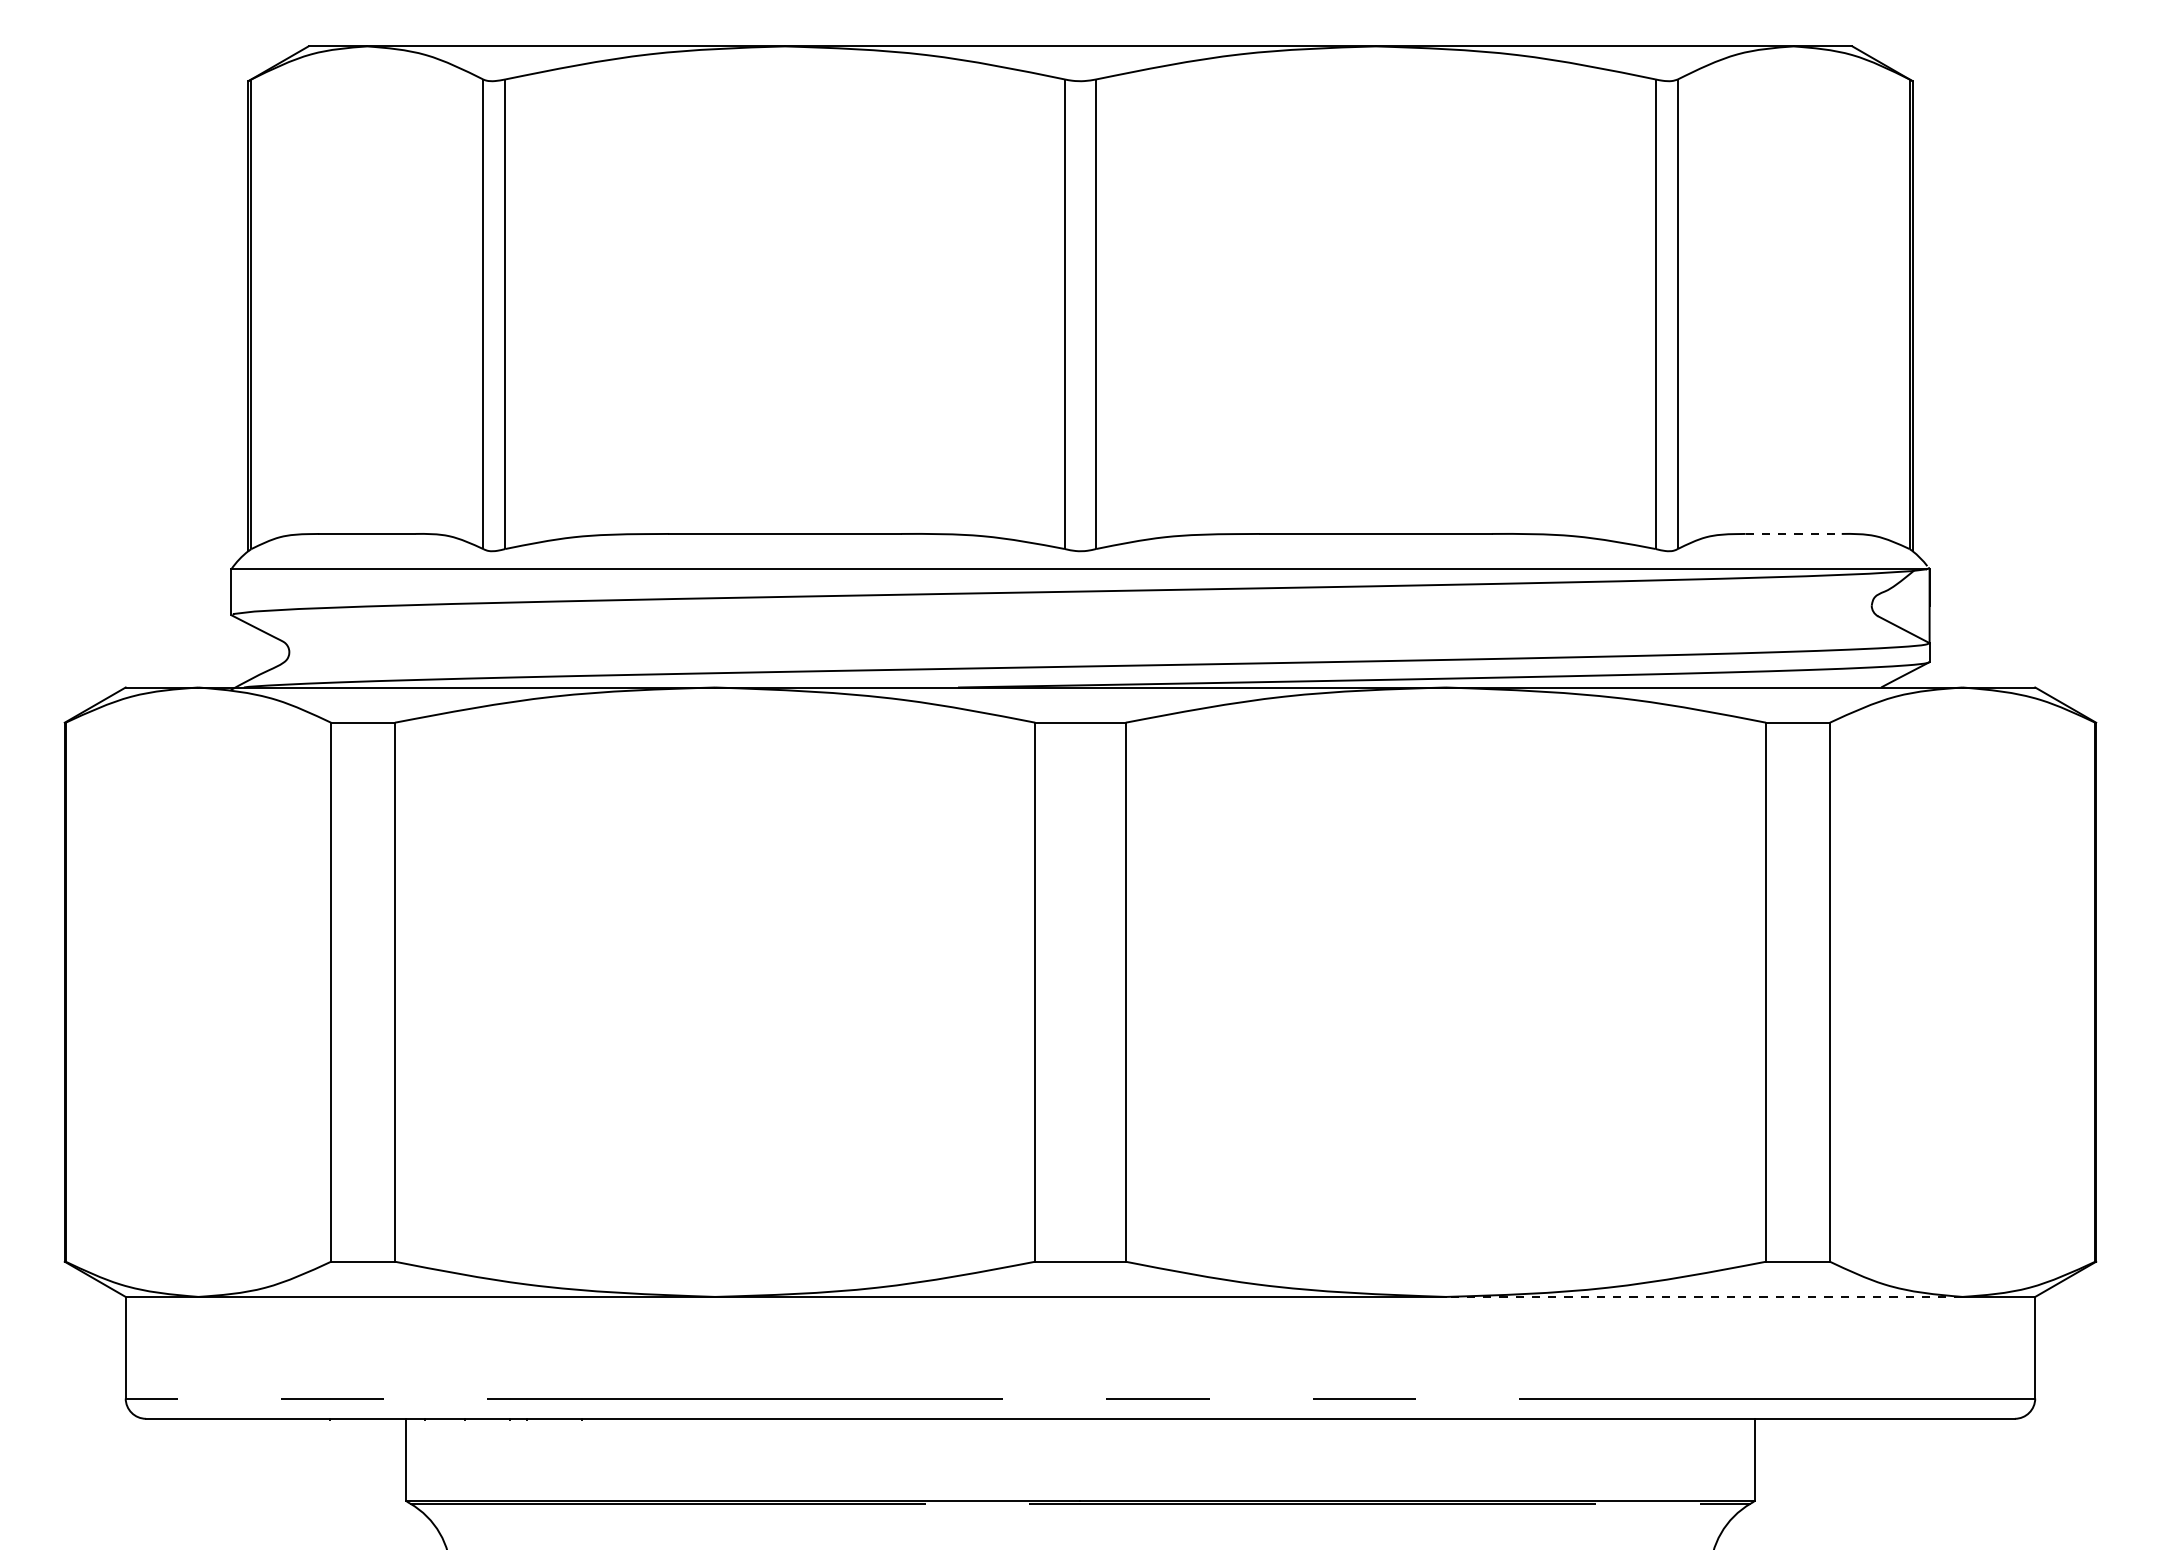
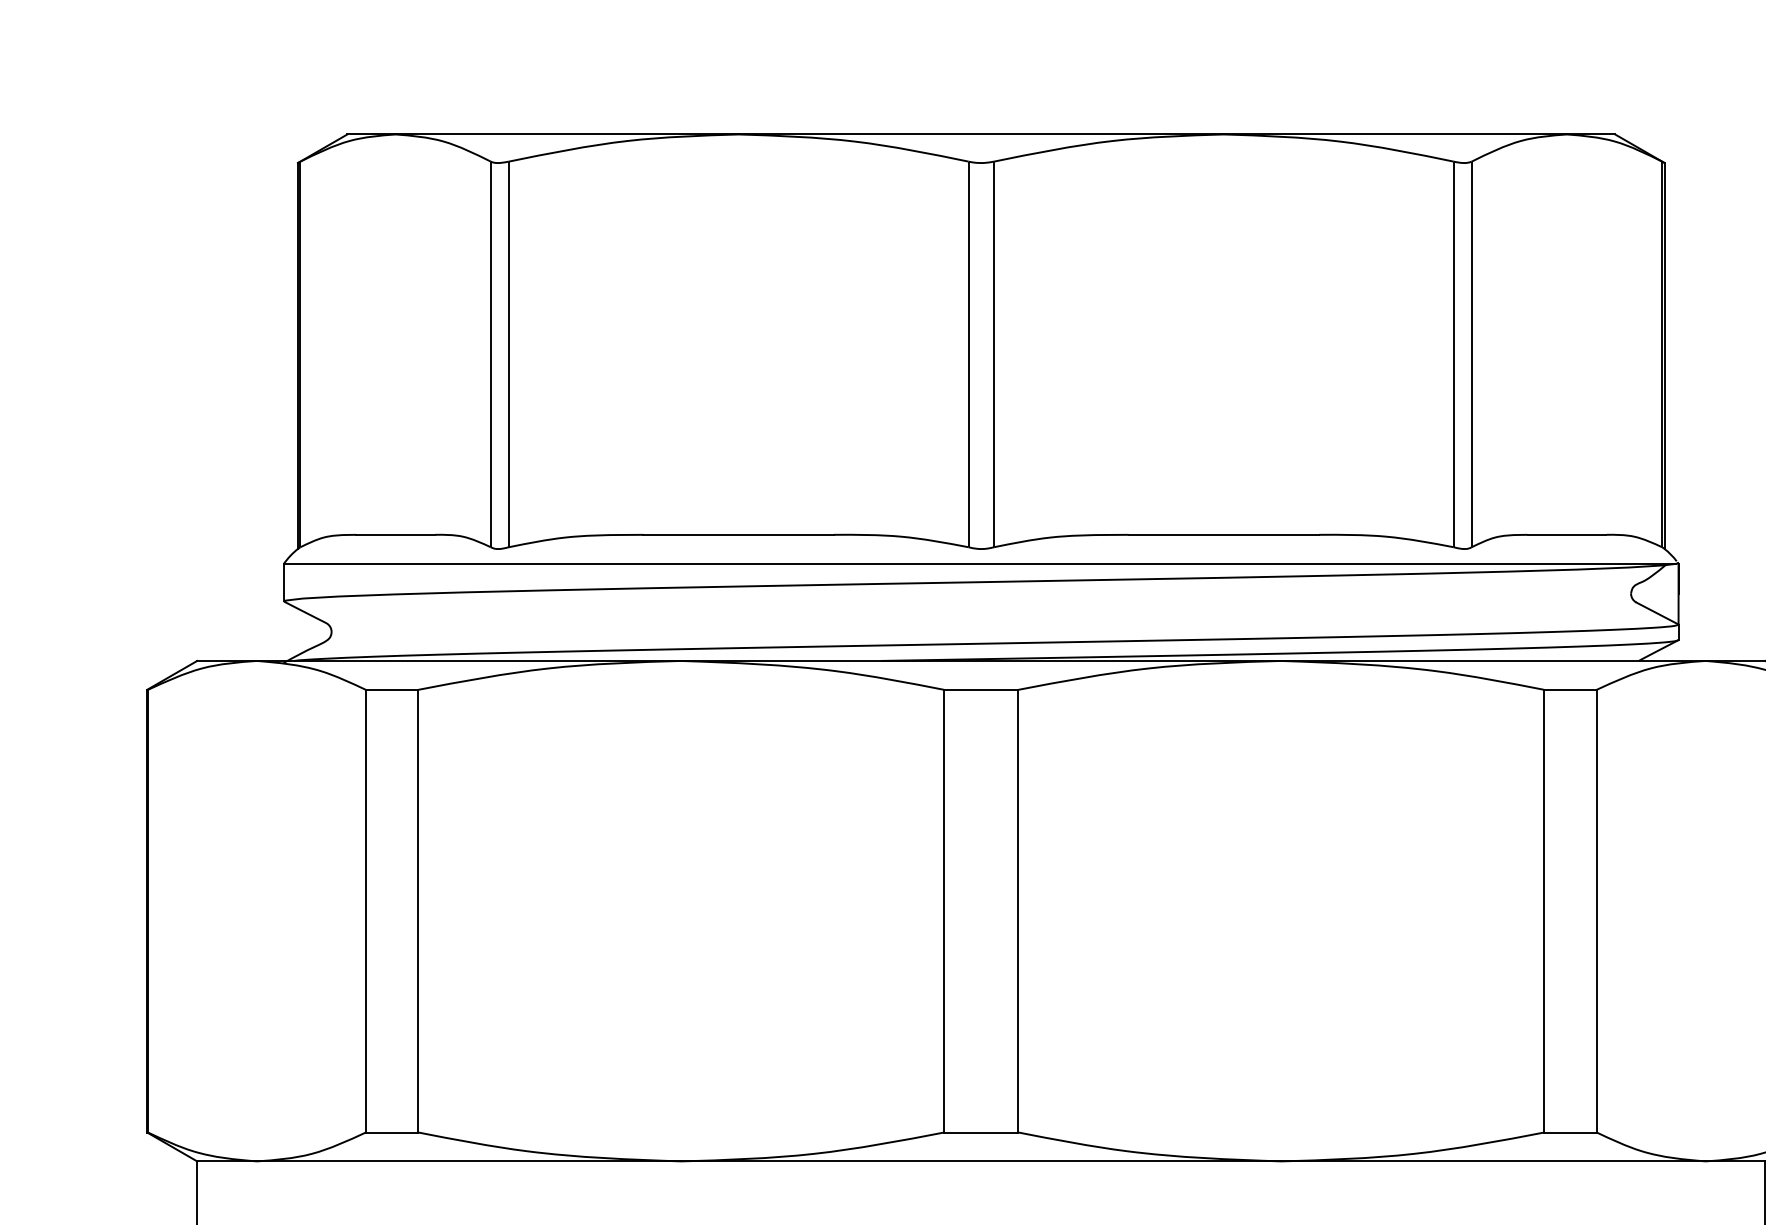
line: (1794, 533) -> (1567, 534), dashed -> solid
line: (1703, 1296) -> (1492, 1161), dashed -> solid

